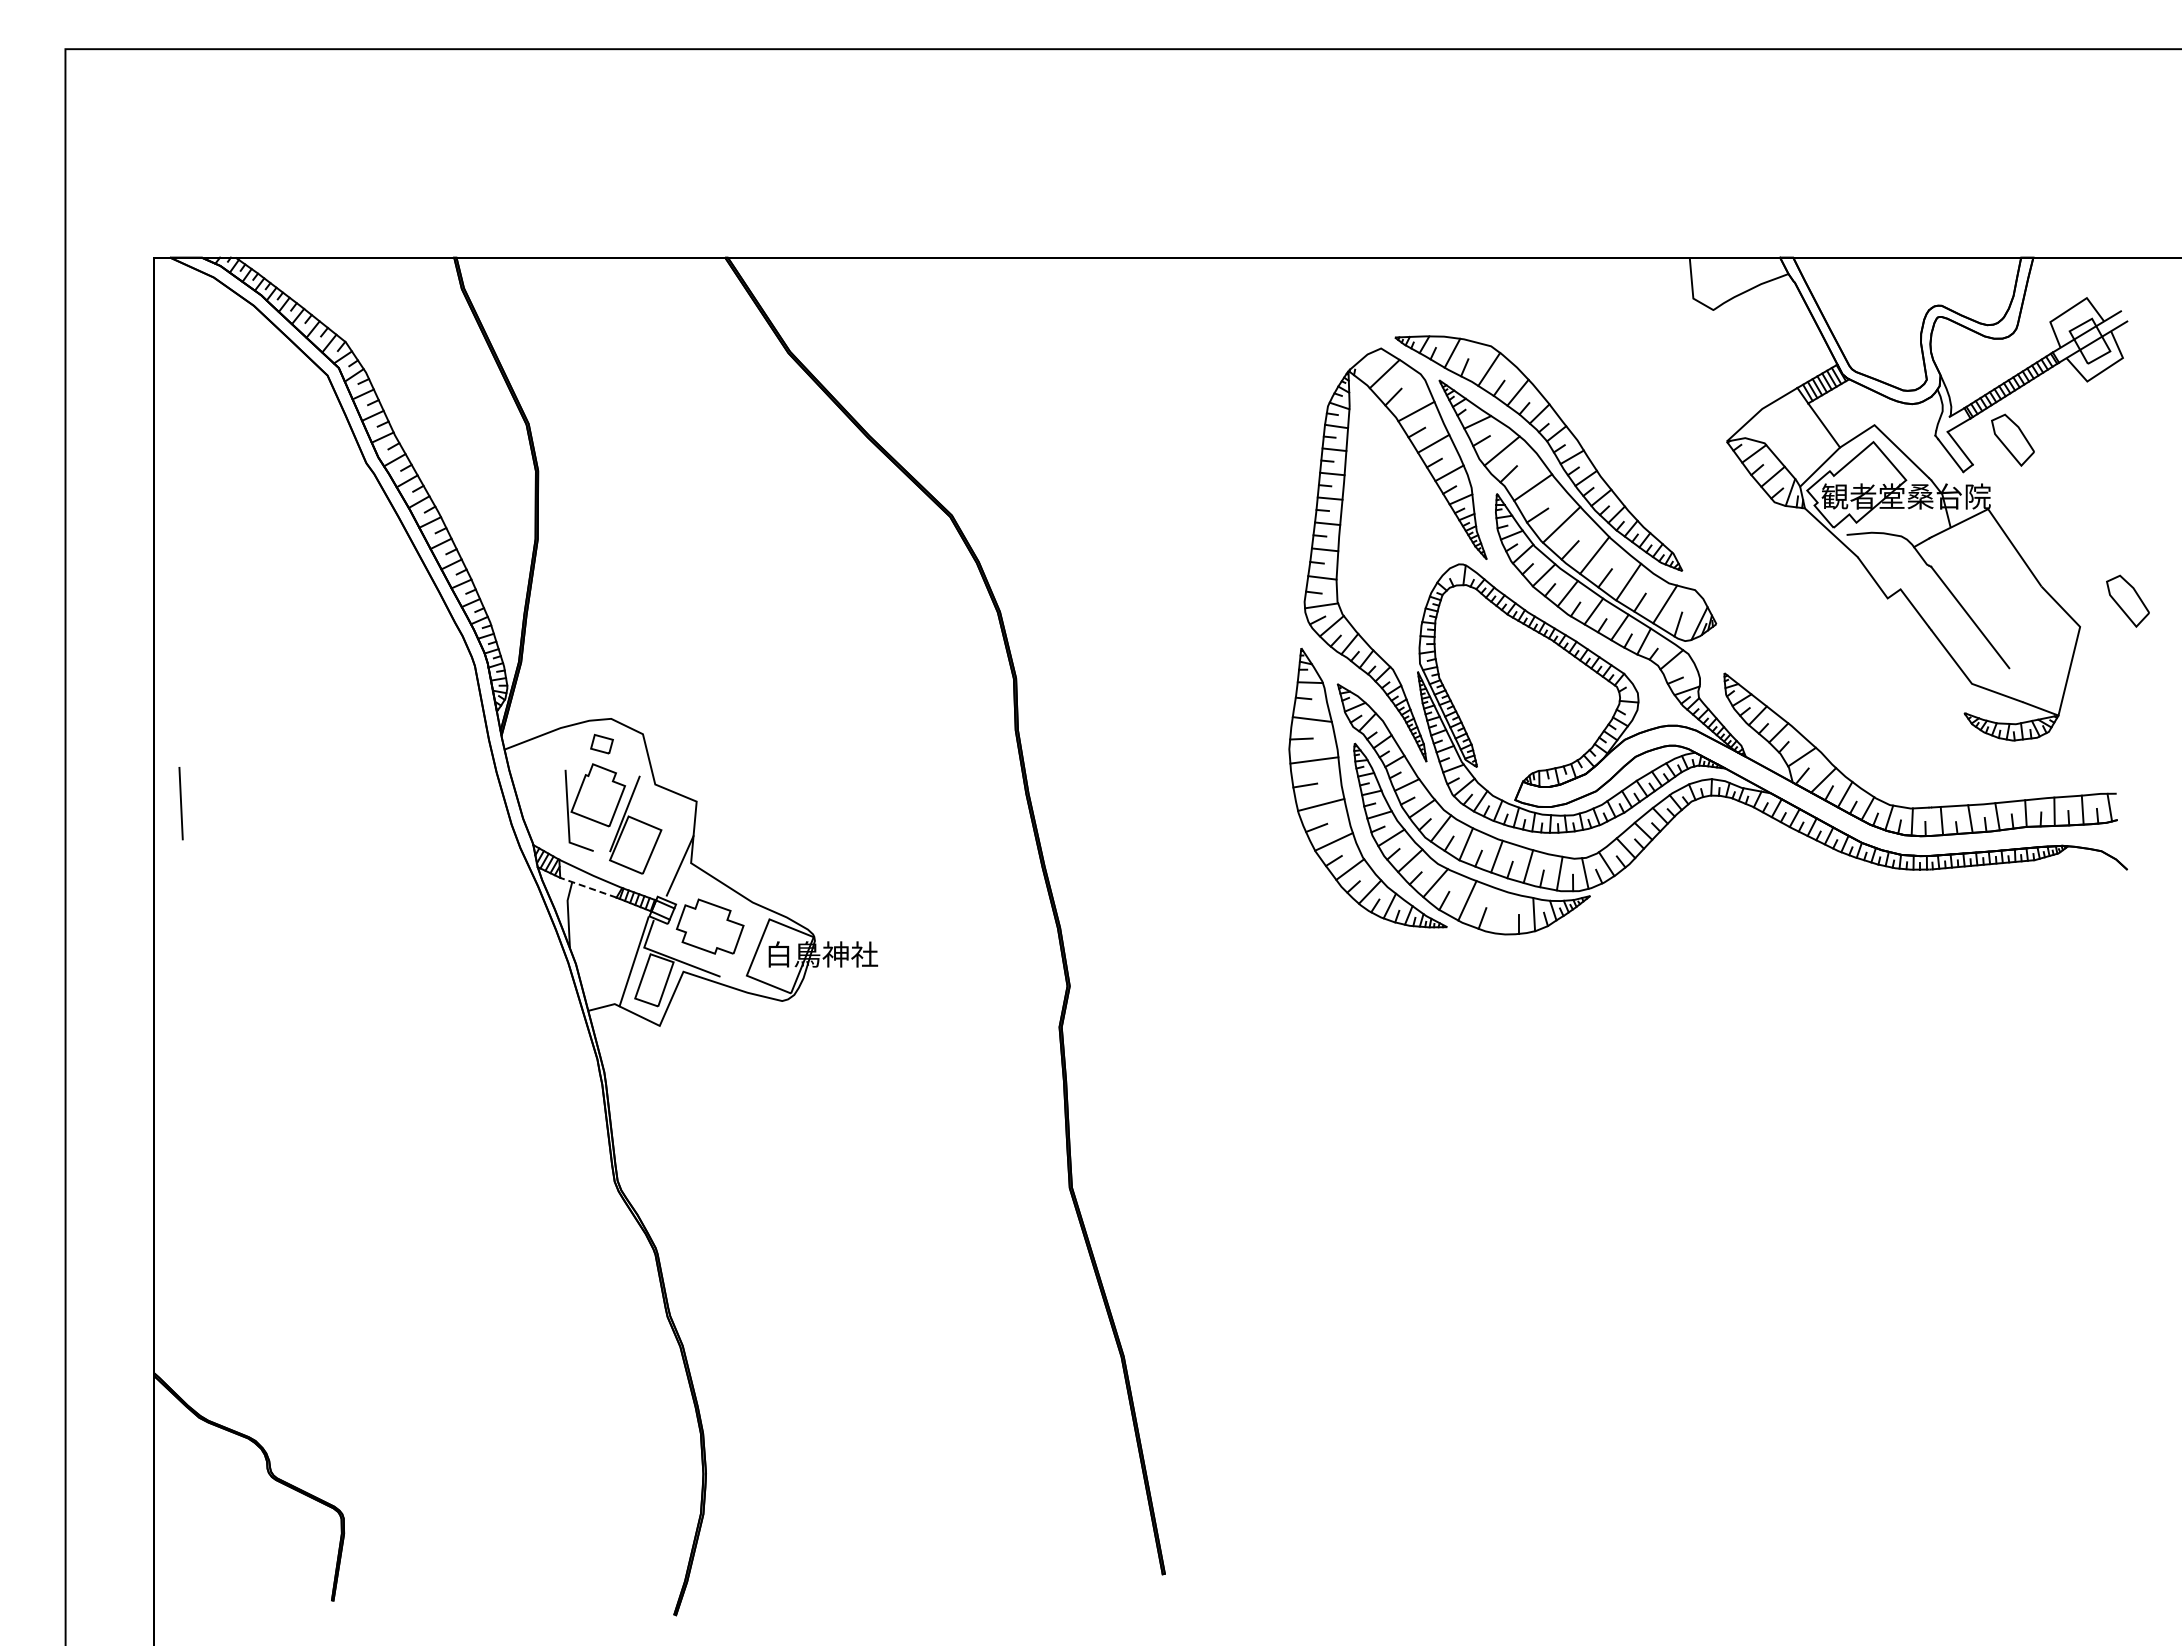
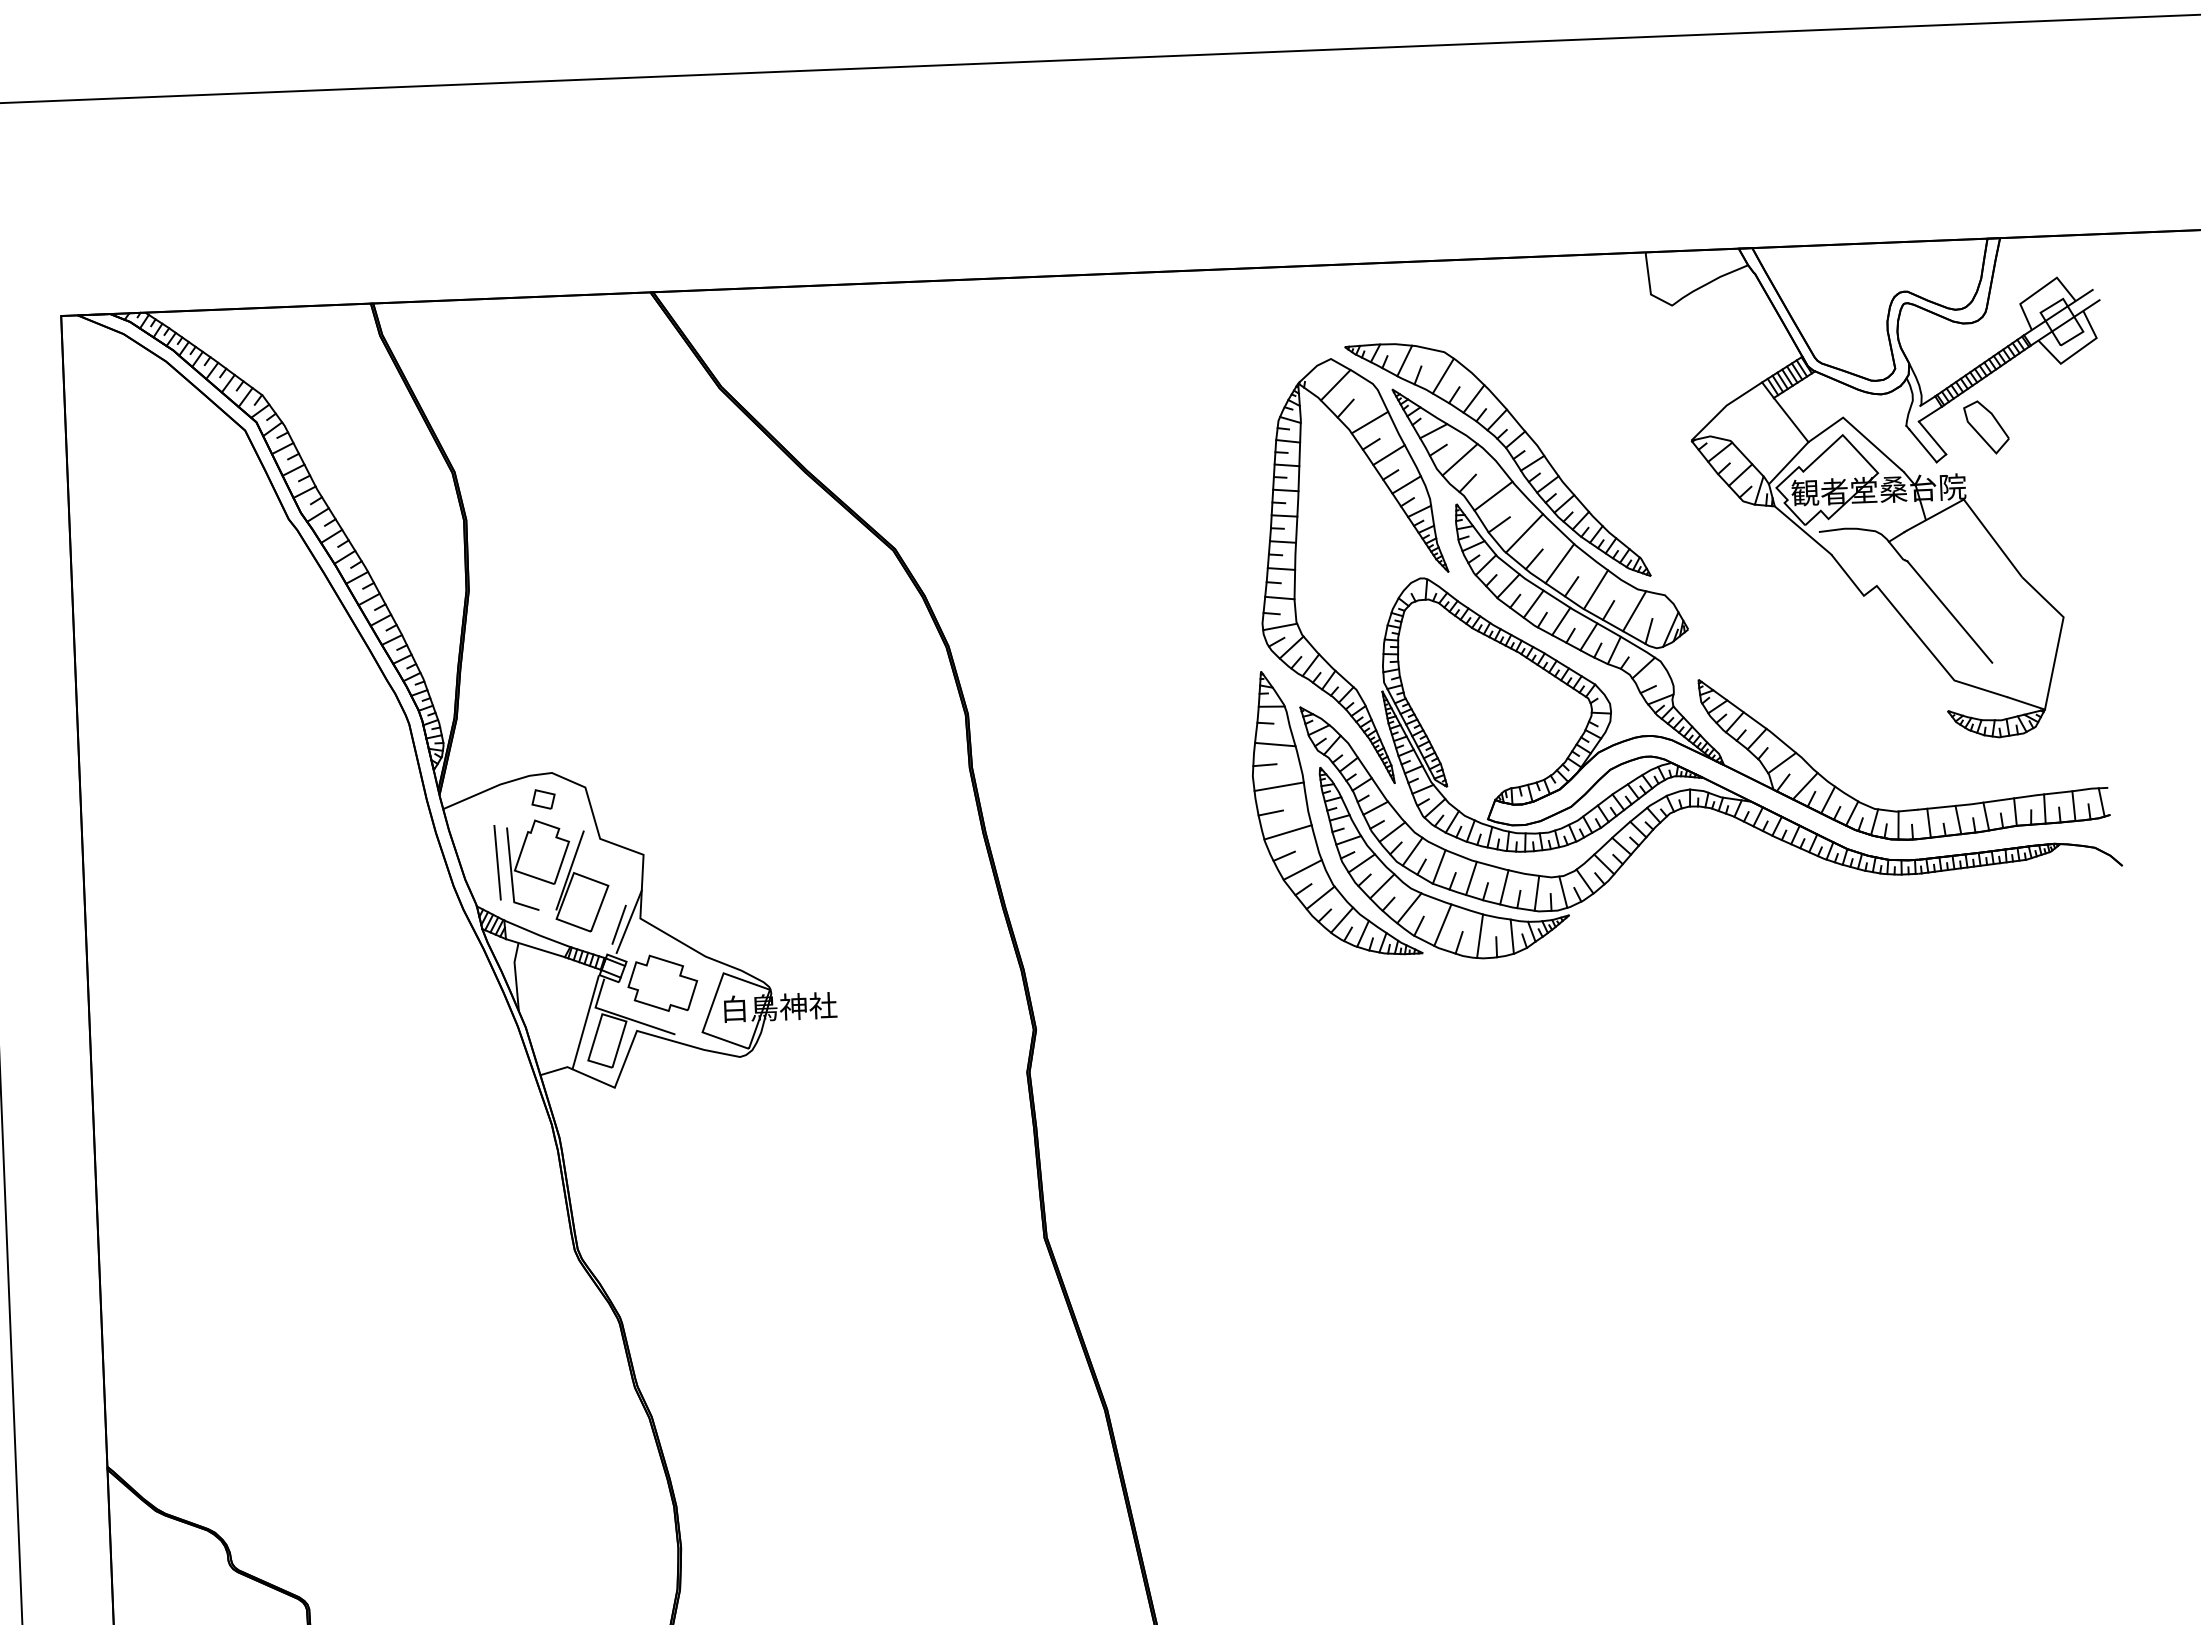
part: (2127, 600) -> (2111, 588), removed
line: (180, 803) -> (496, 862), moved
line: (670, 868) -> (619, 924), added
line: (588, 887) -> (535, 947), dashed -> solid
line: (1502, 912) -> (1479, 935), added

